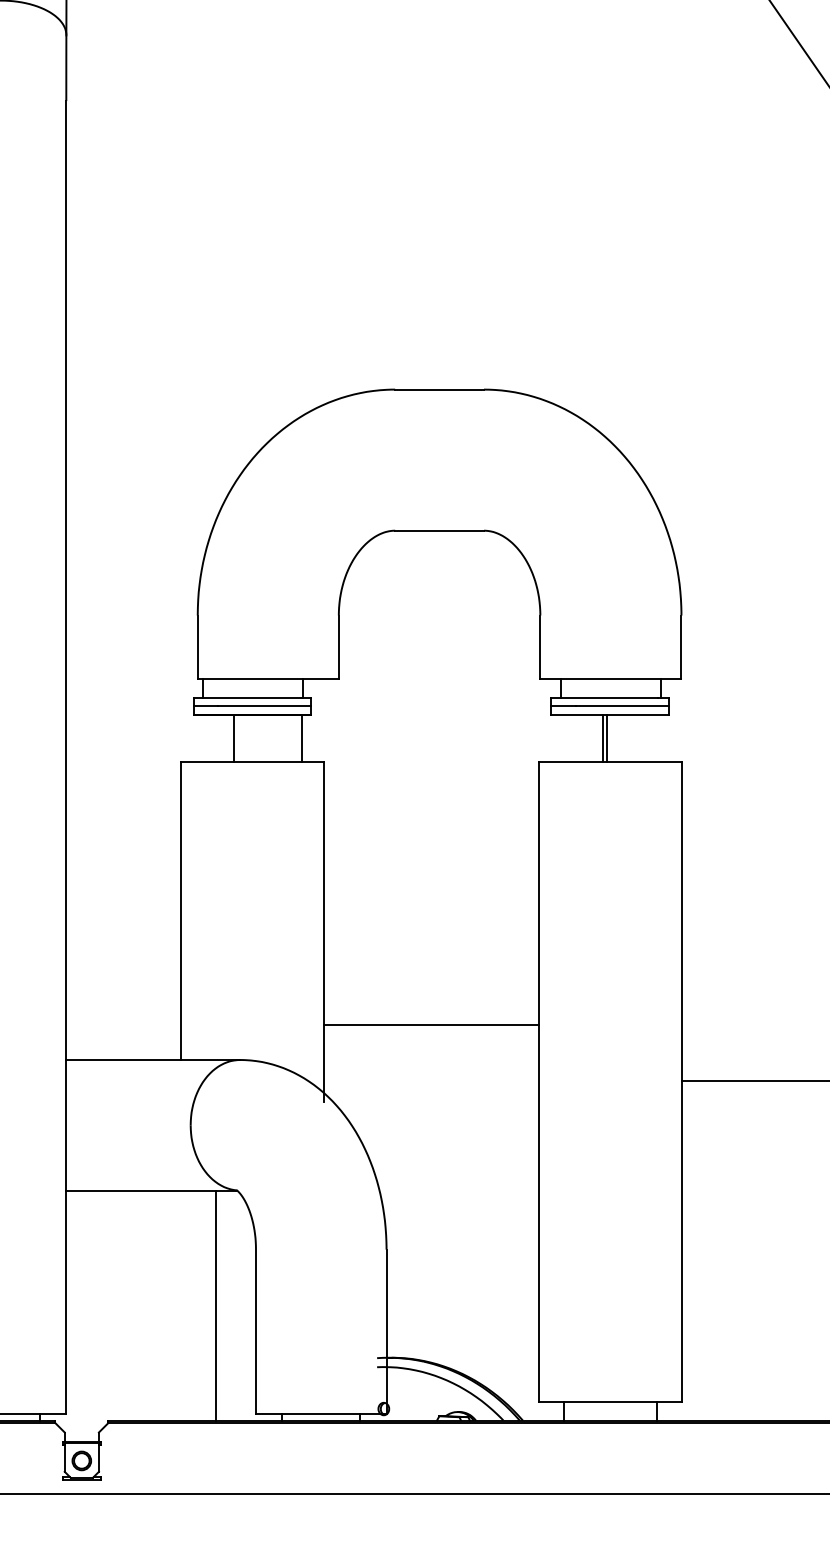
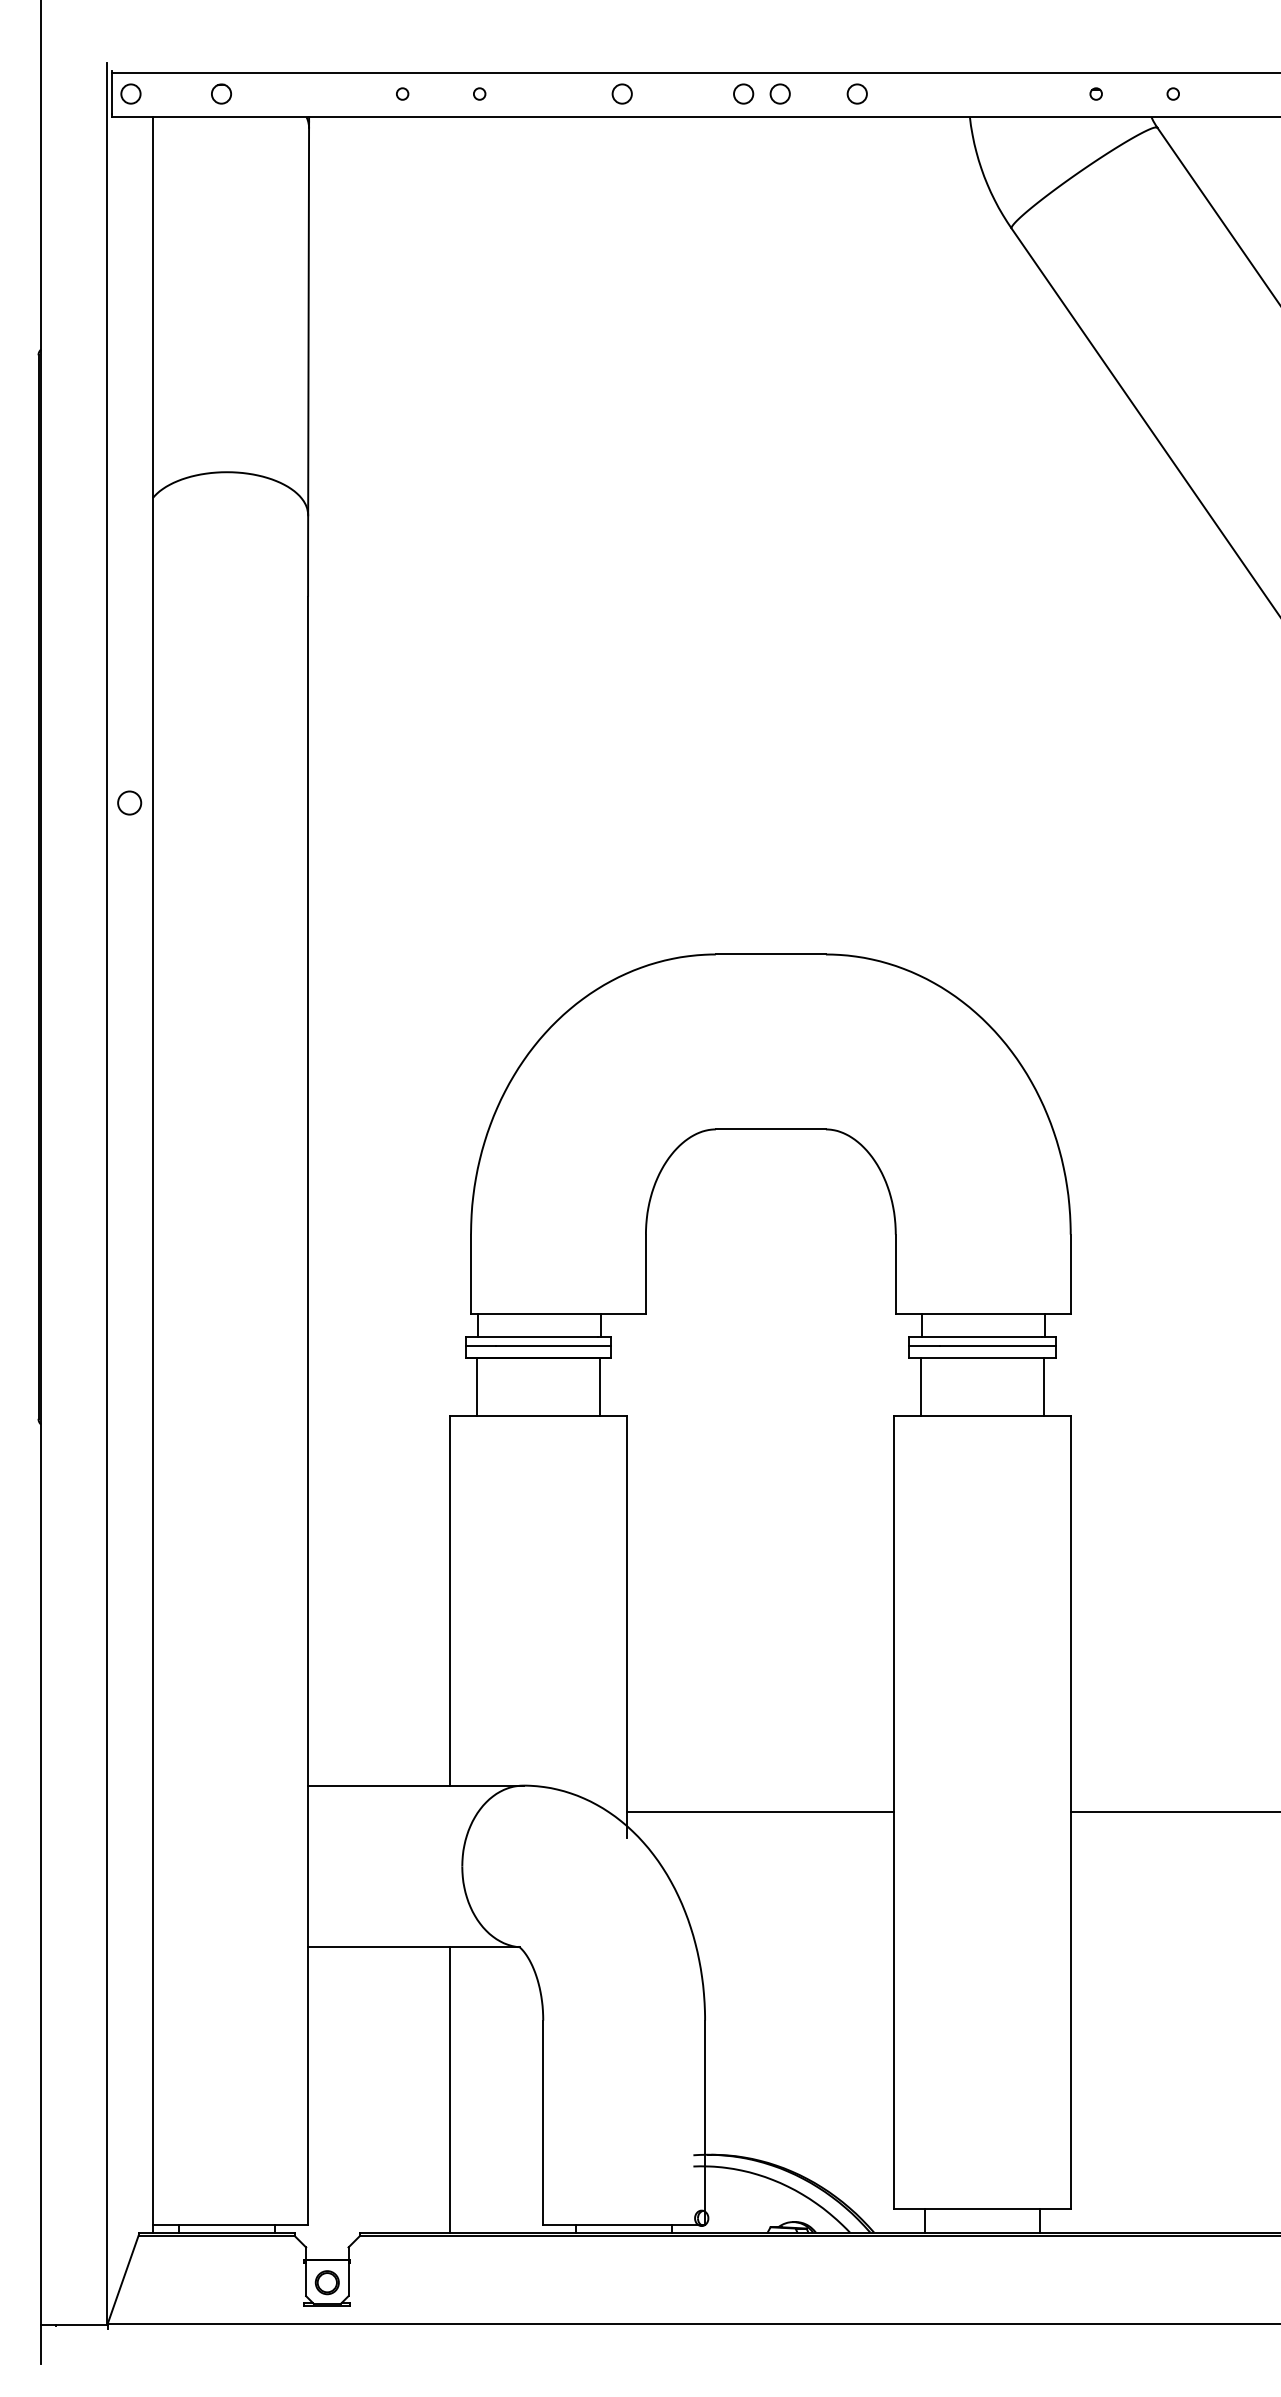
line: (233, 738) -> (476, 1386), moved
line: (603, 738) -> (1044, 1386), moved
line: (607, 738) -> (920, 1386), moved
line: (431, 1025) -> (760, 1811), moved
line: (216, 1305) -> (450, 2089), moved

